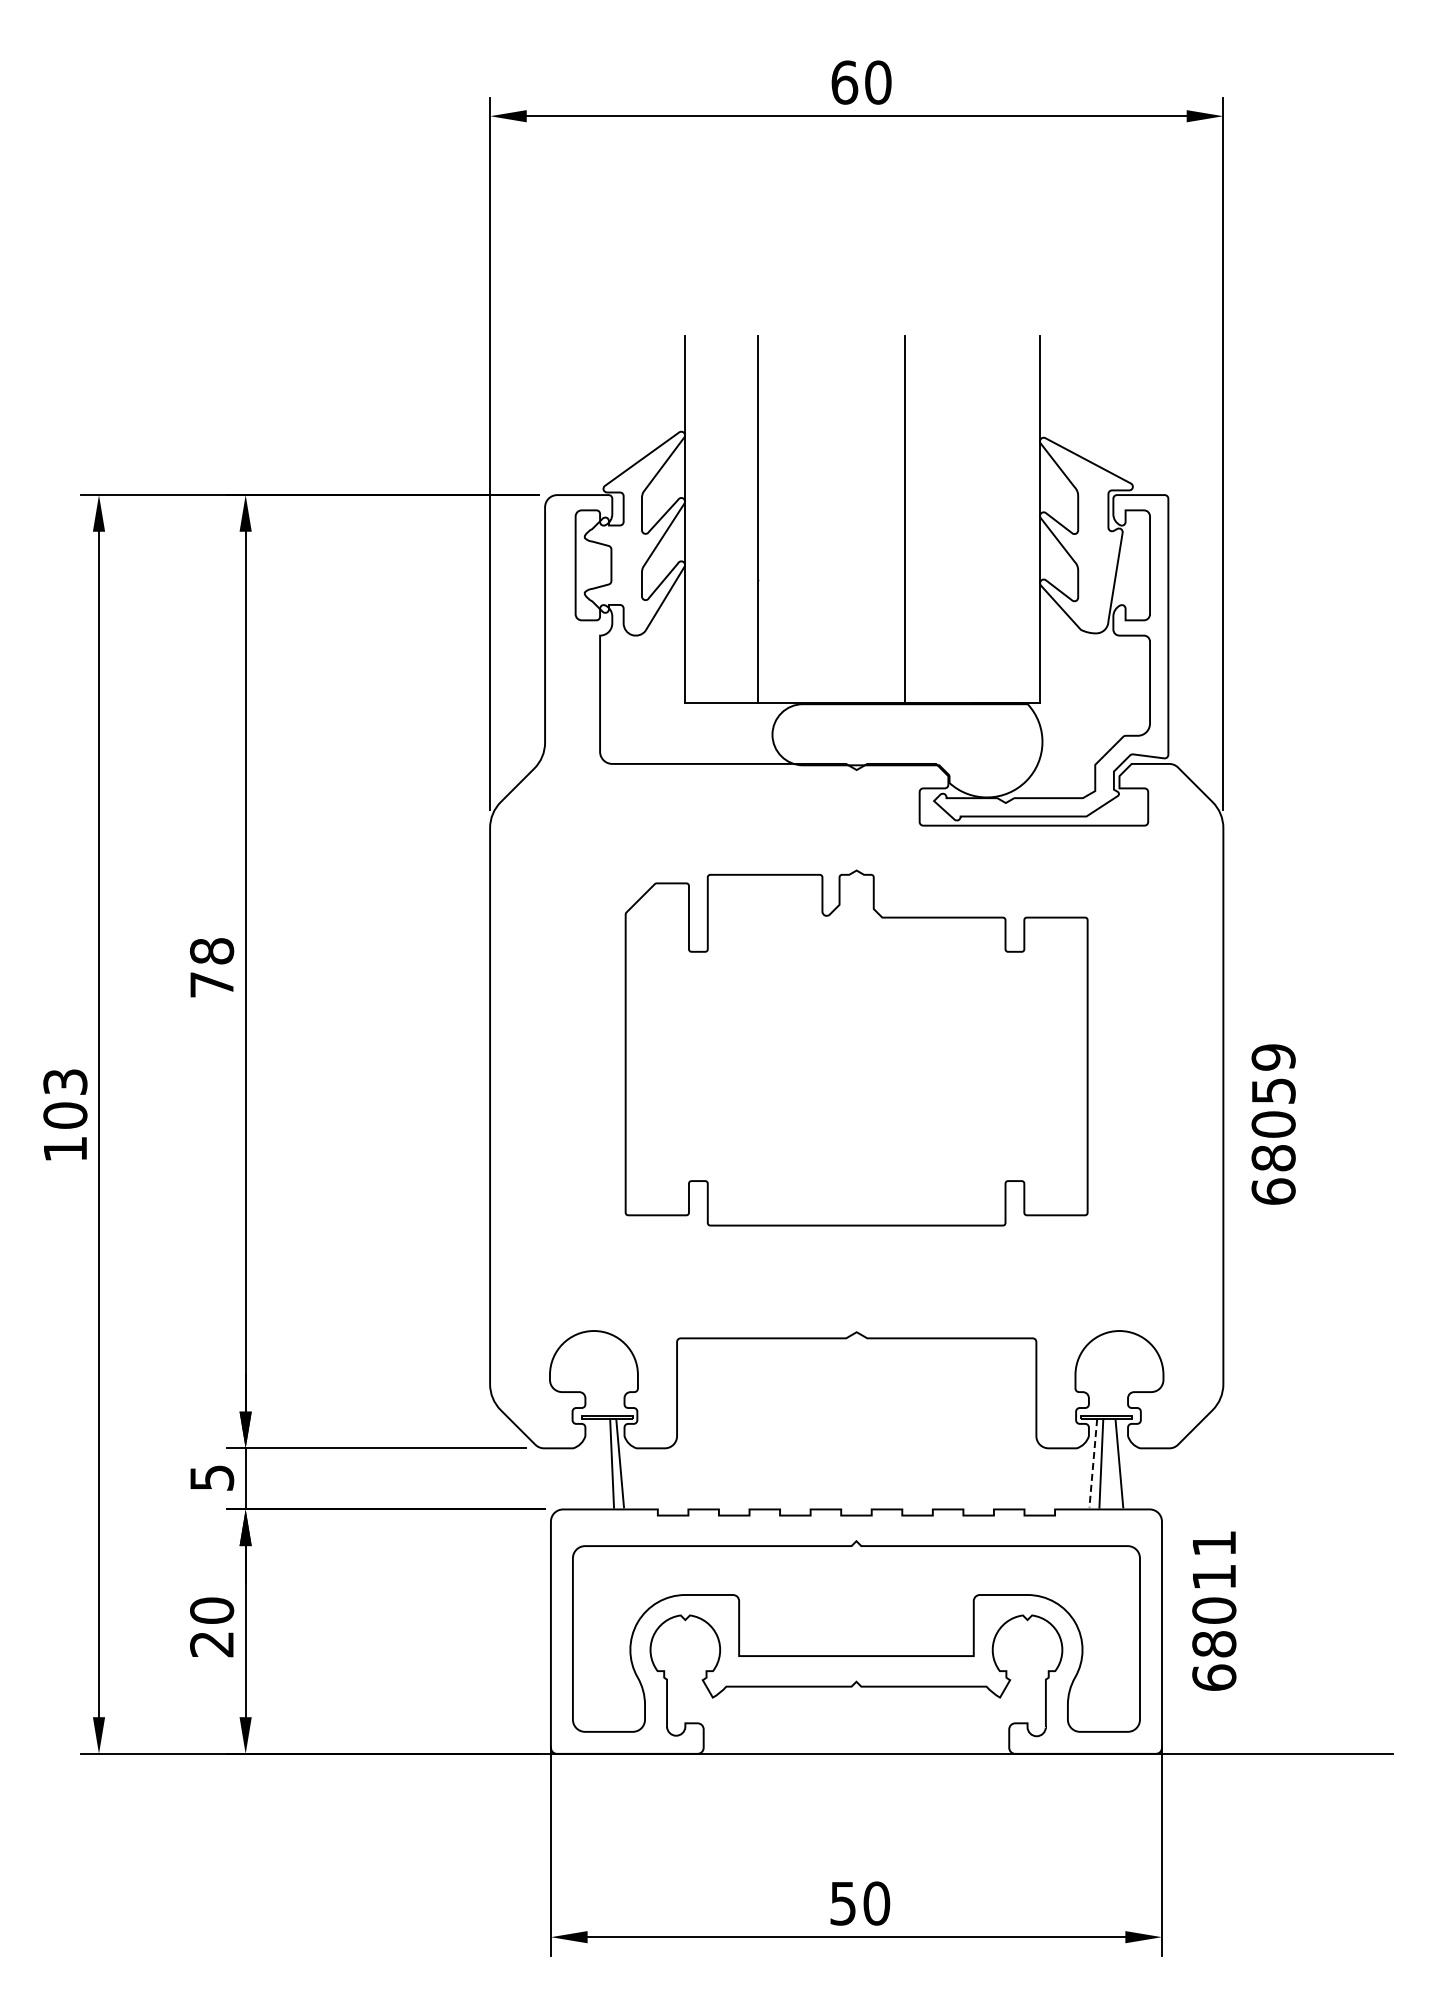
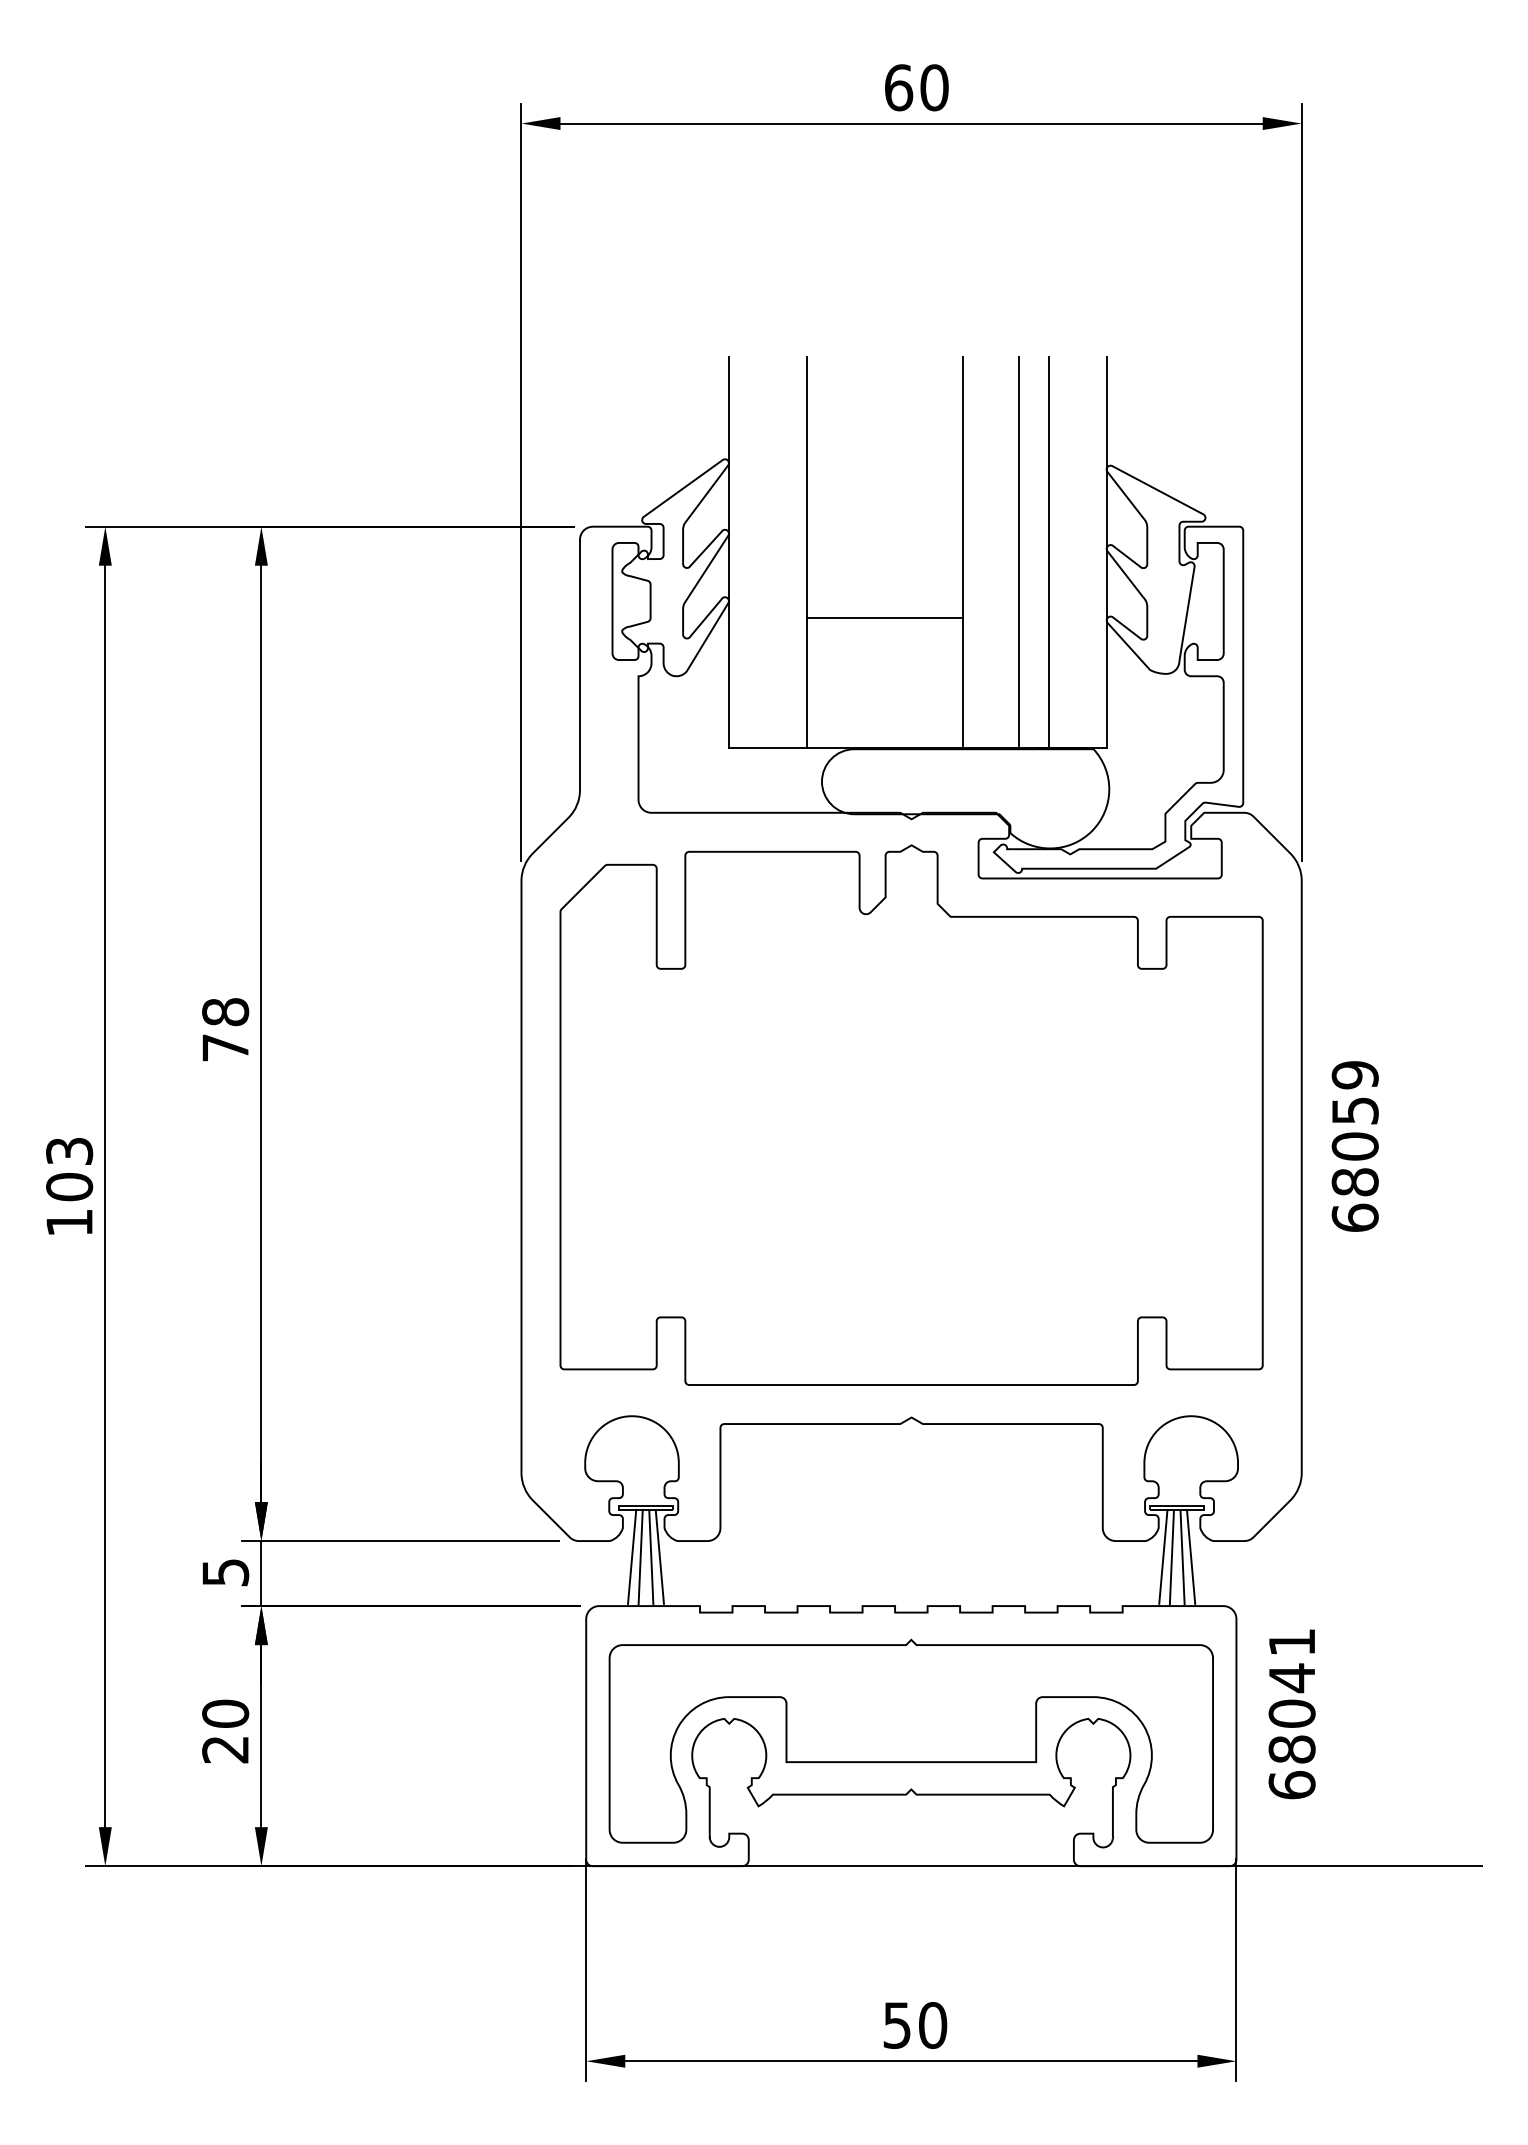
line: (957, 518) -> (1018, 551), added
line: (985, 518) -> (1048, 551), added
line: (831, 580) -> (884, 617), added
part: (856, 1047) -> (911, 1114), size x1.43
text: (1273, 1124) -> (1355, 1146), moved
line: (593, 1463) -> (631, 1557), added
line: (602, 1463) -> (641, 1557), added
line: (1093, 1463) -> (1163, 1557), dashed -> solid
line: (1111, 1463) -> (1182, 1557), added
text: (1214, 1577) -> (1292, 1678), 68011 -> 68041

